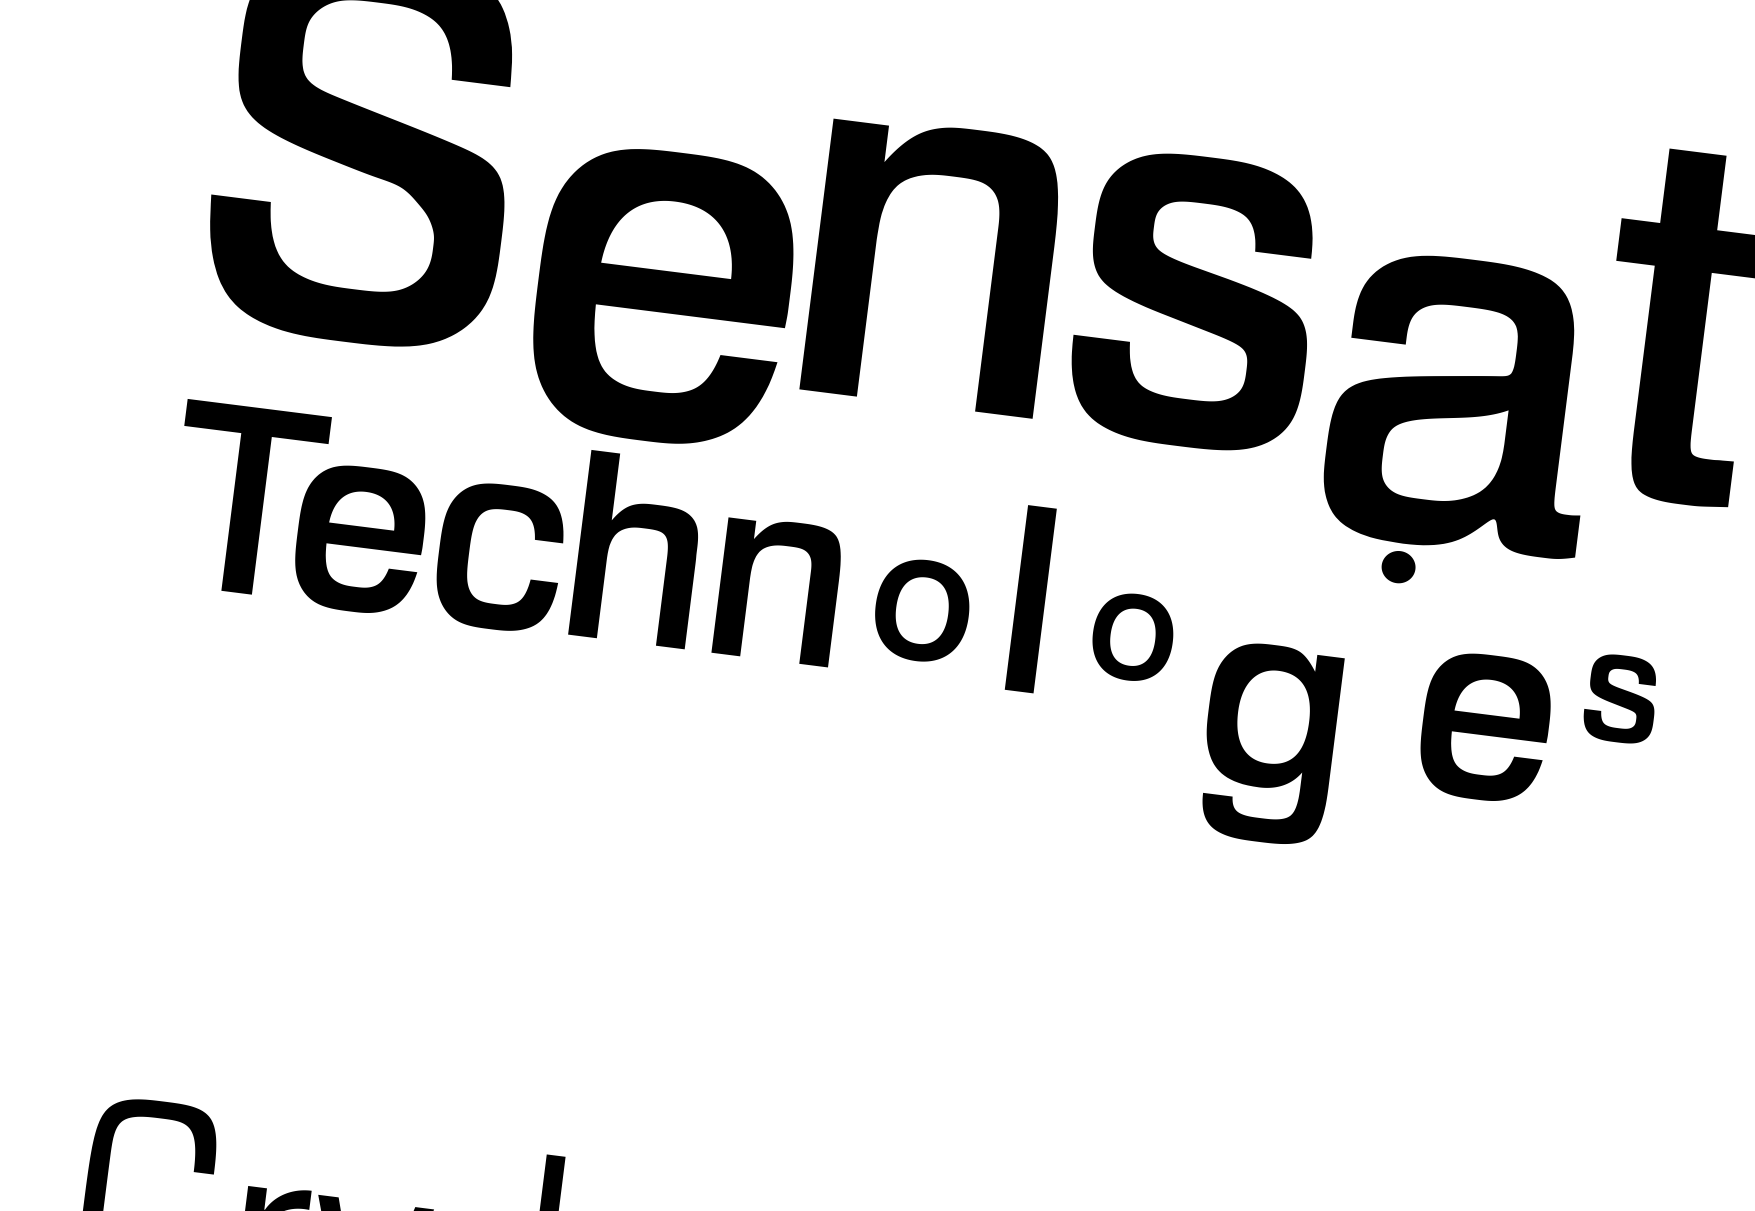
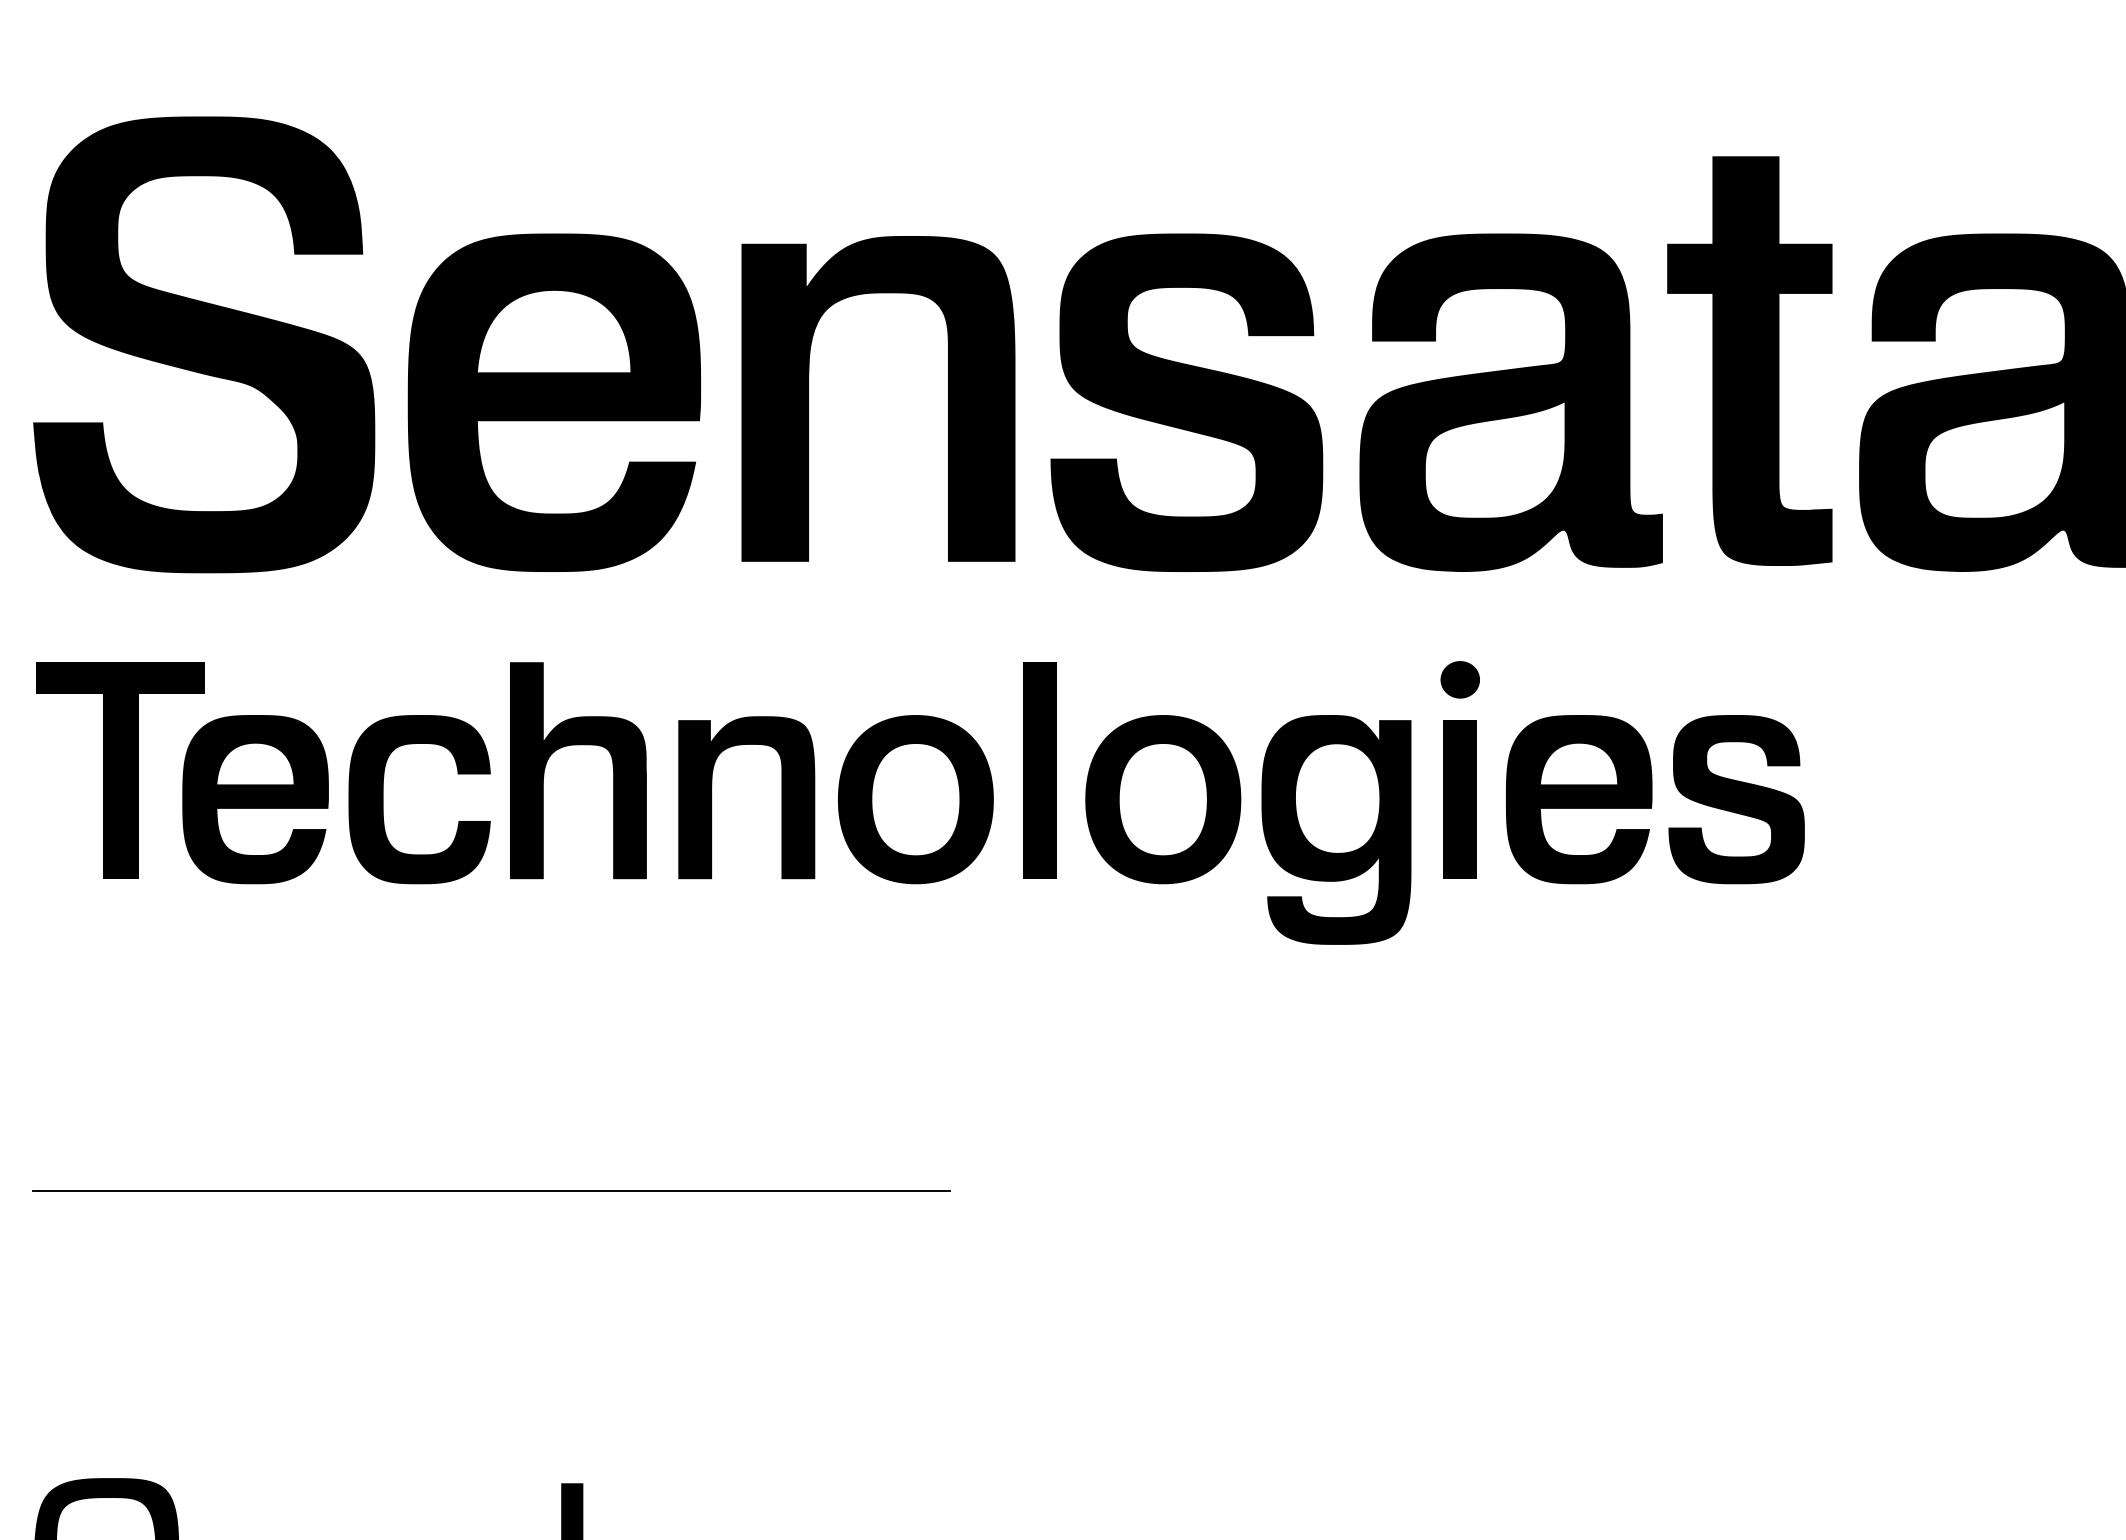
part: (662, 296) -> (553, 402), moved
part: (1462, 404) -> (1510, 402), moved
part: (921, 610) -> (915, 799), size x1.43
part: (1133, 637) -> (1163, 799), size x1.67
part: (1385, 668) -> (1459, 799), added
part: (1620, 698) -> (1736, 799), size x1.67
part: (1485, 727) -> (1579, 799), moved
part: (1269, 743) -> (1336, 829), moved
line: (518, 897) -> (491, 1190), added

